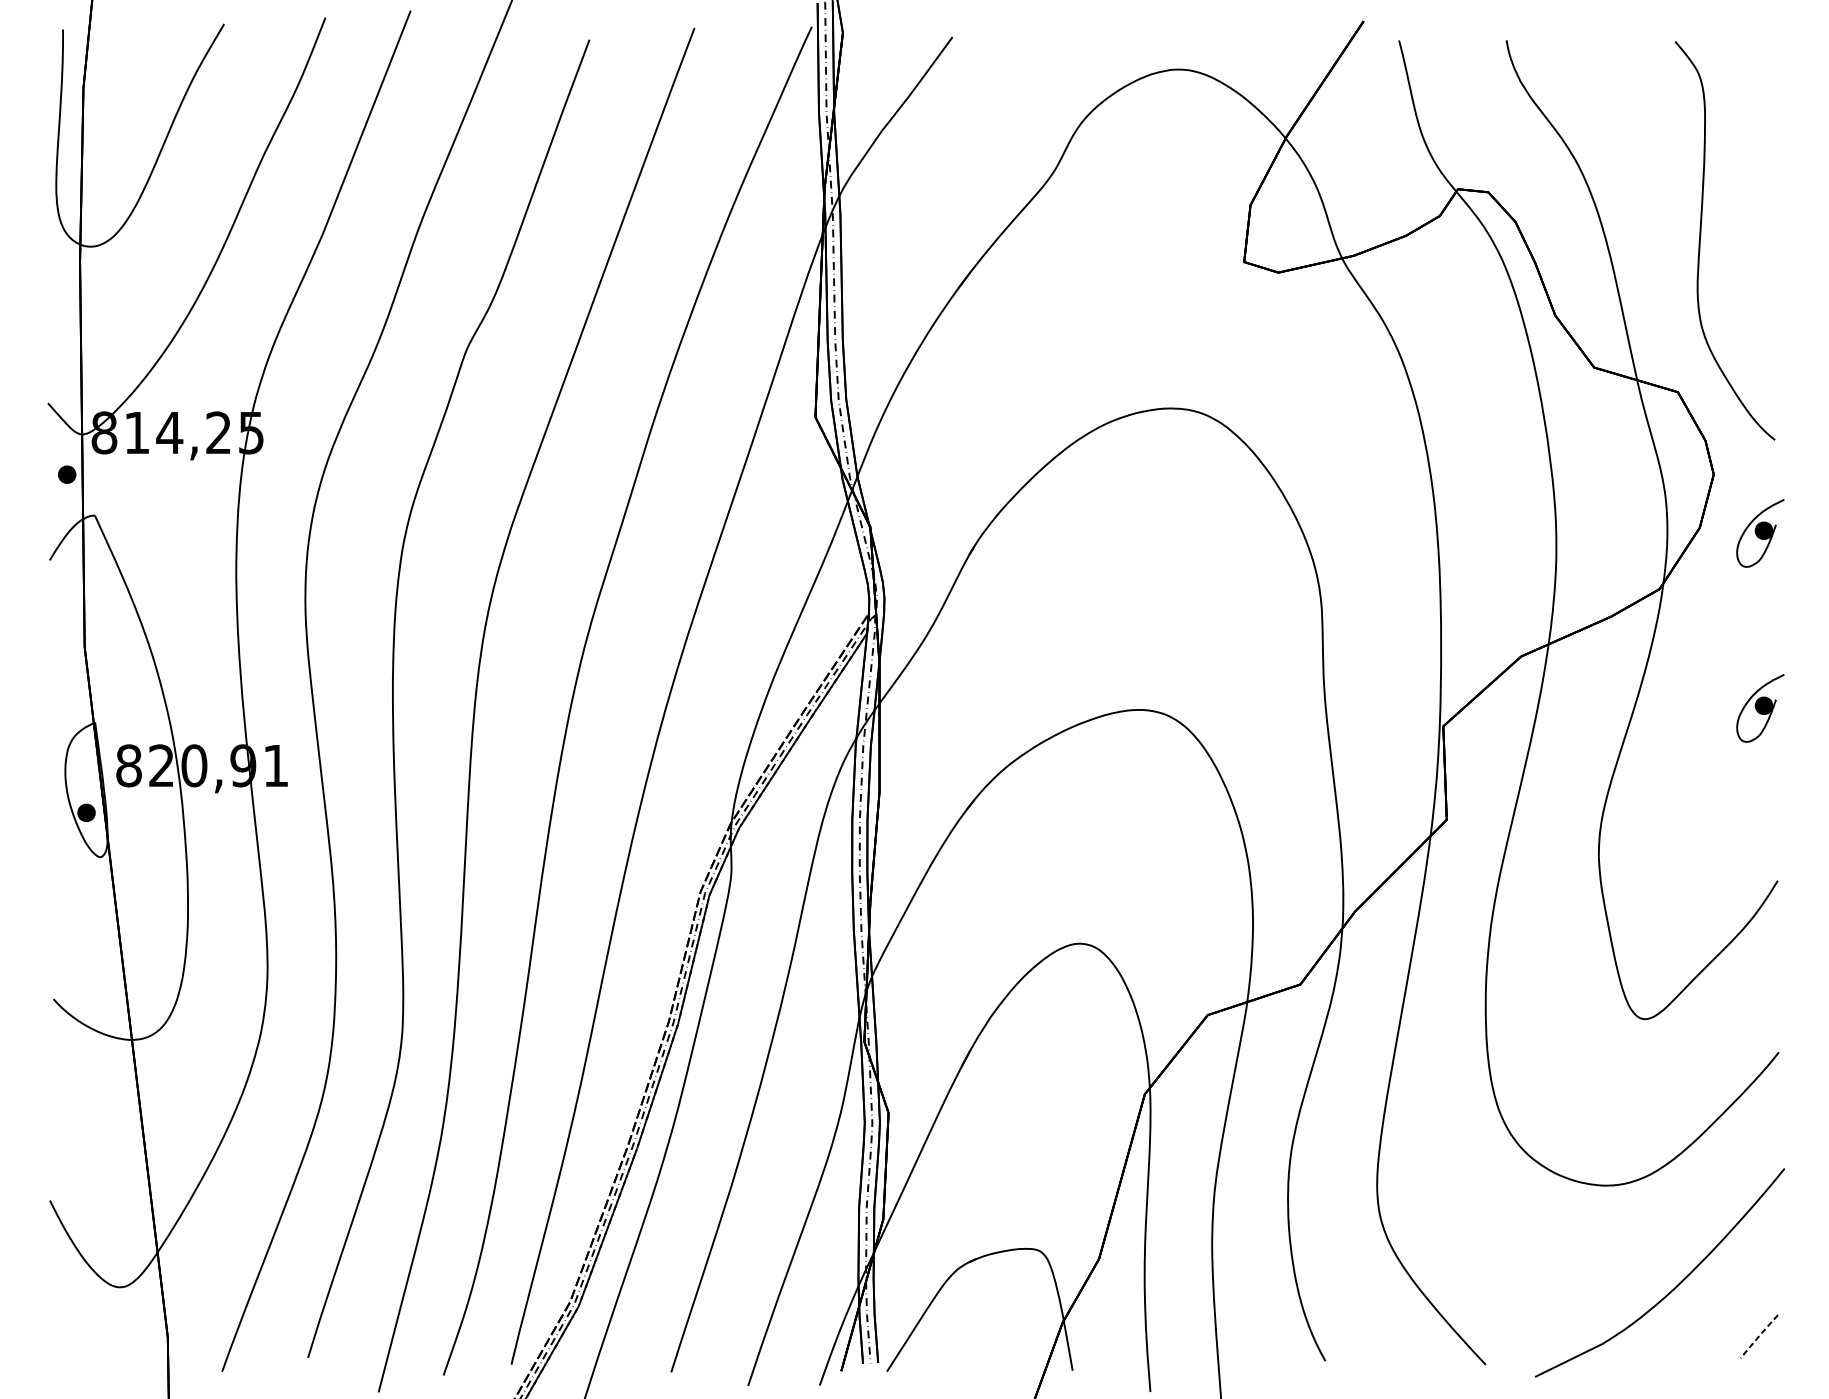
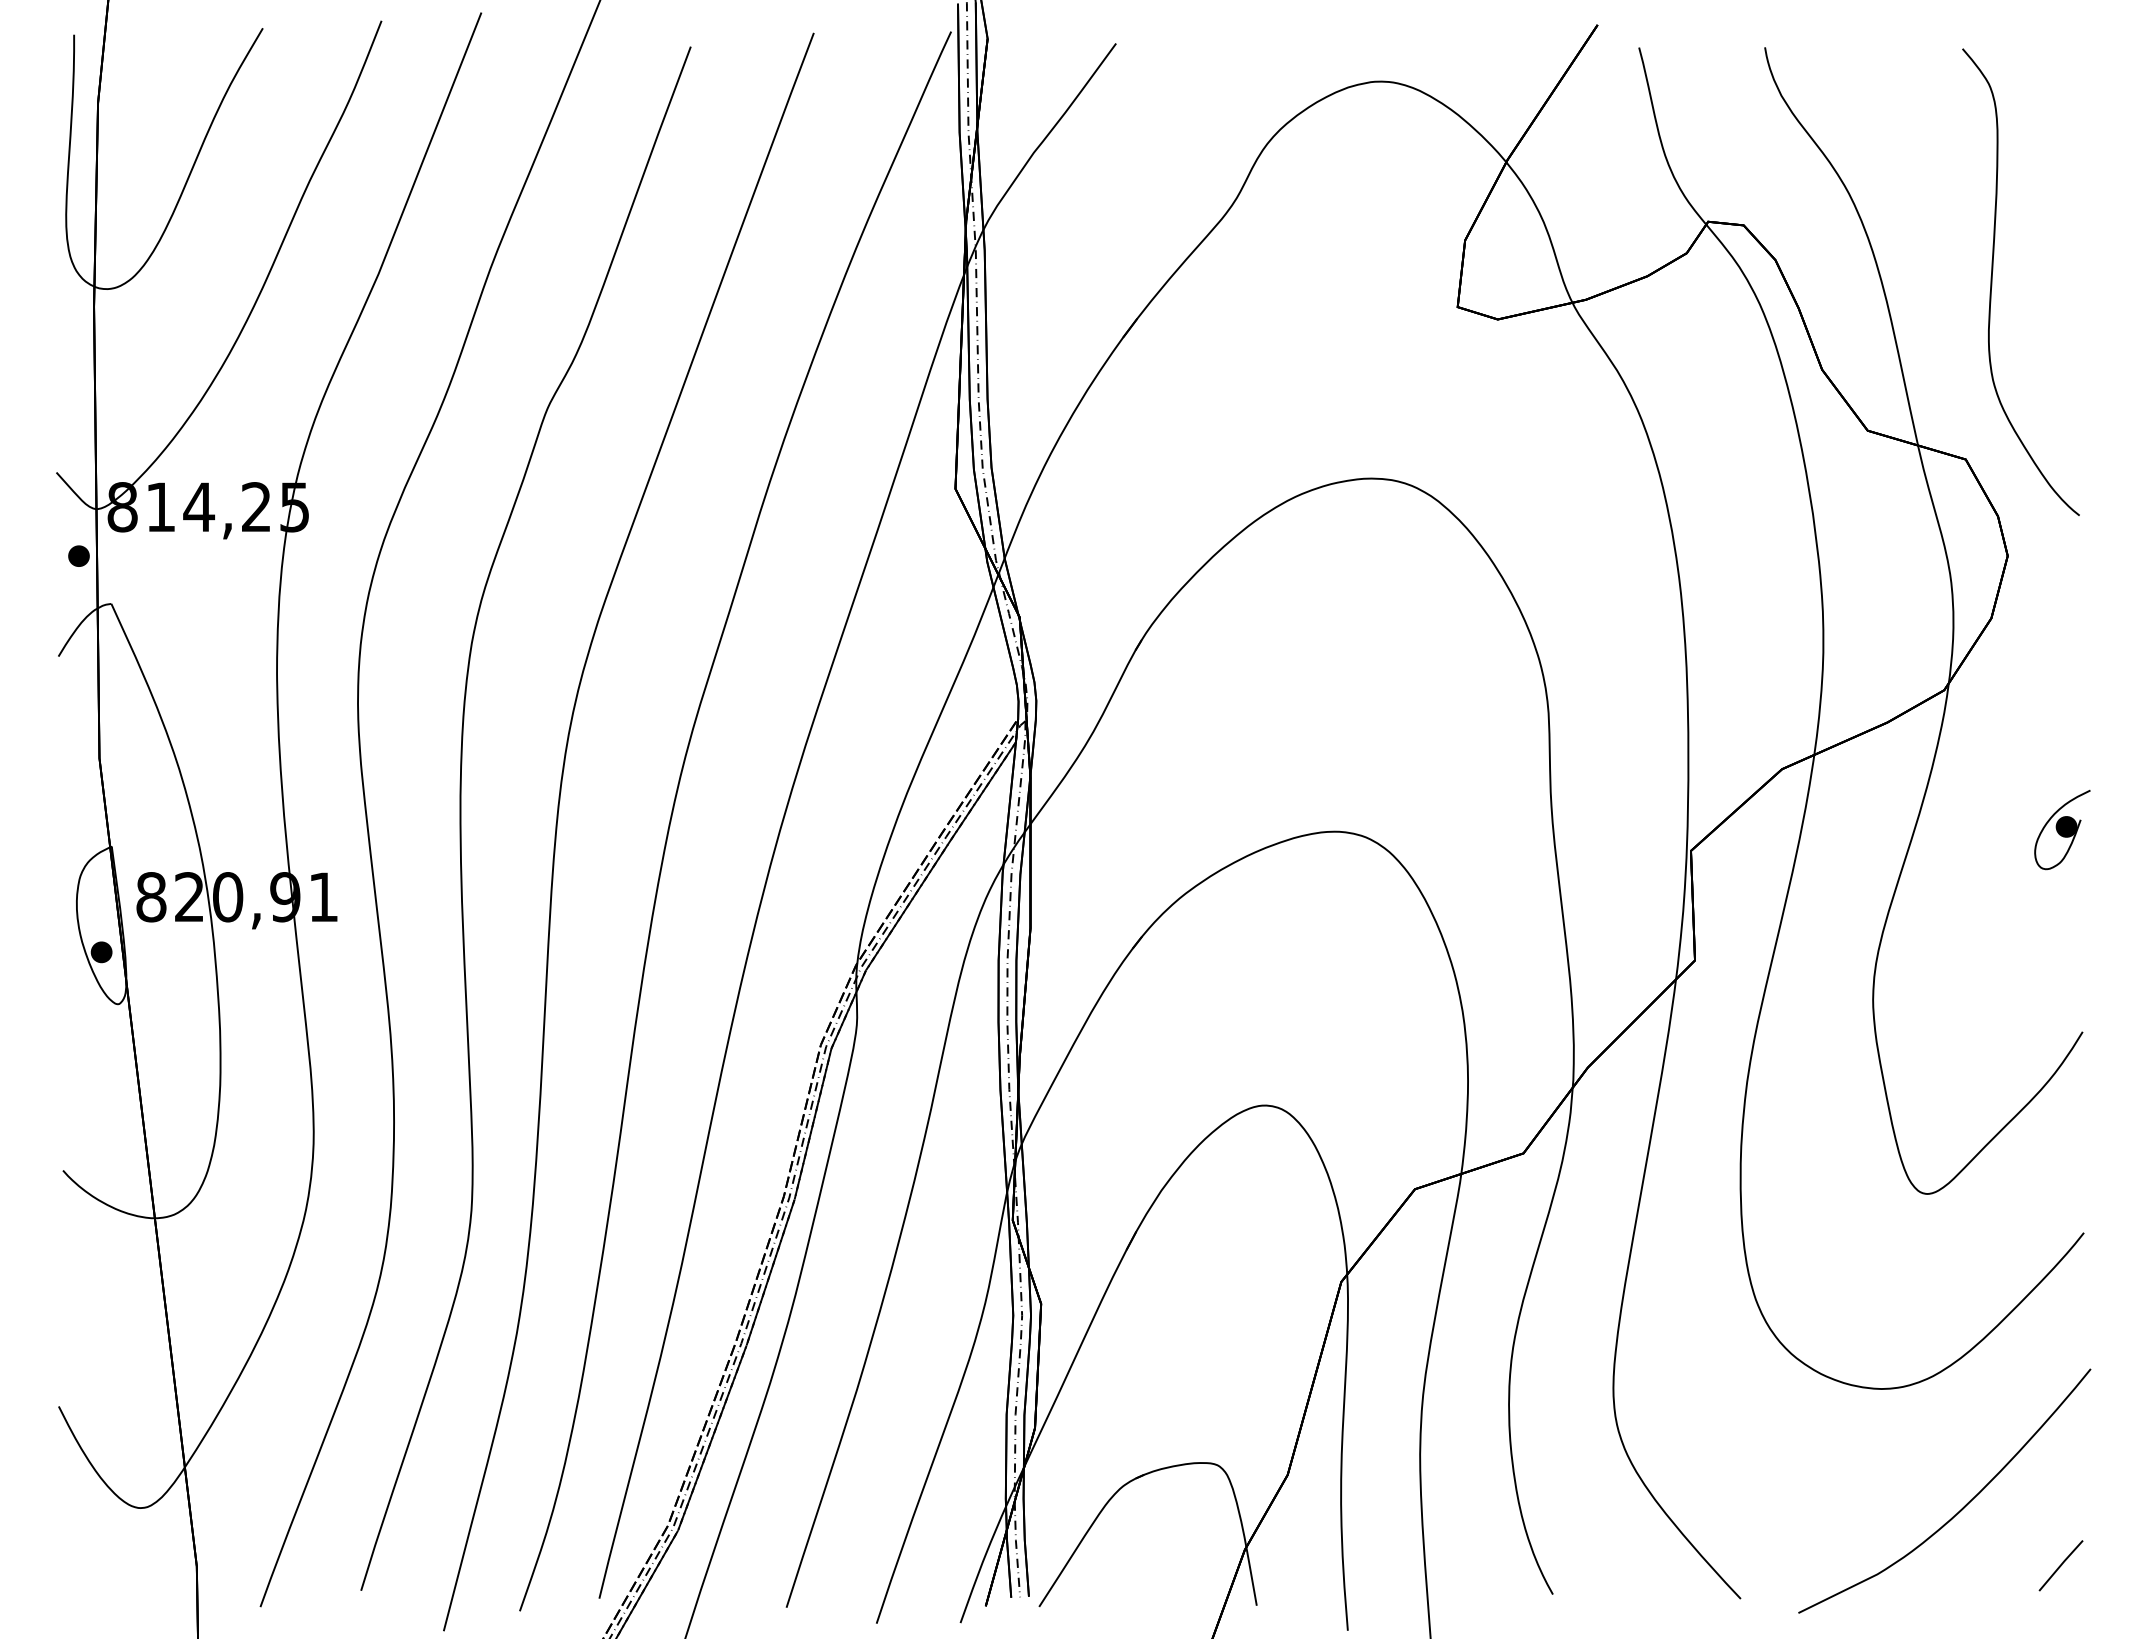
part: (1760, 533) -> (2062, 624), removed
line: (1758, 1336) -> (2060, 1565), dashed -> solid

